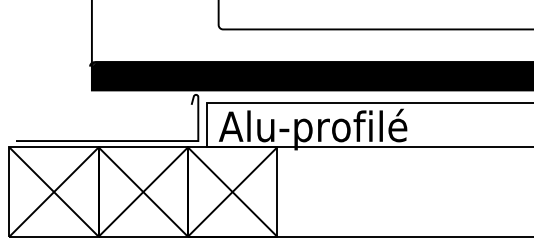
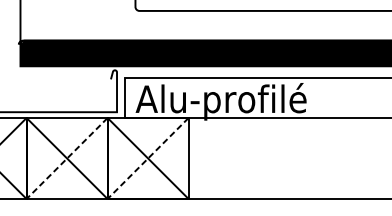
line: (142, 192) -> (66, 158), solid -> dashed
line: (232, 192) -> (148, 158), solid -> dashed

